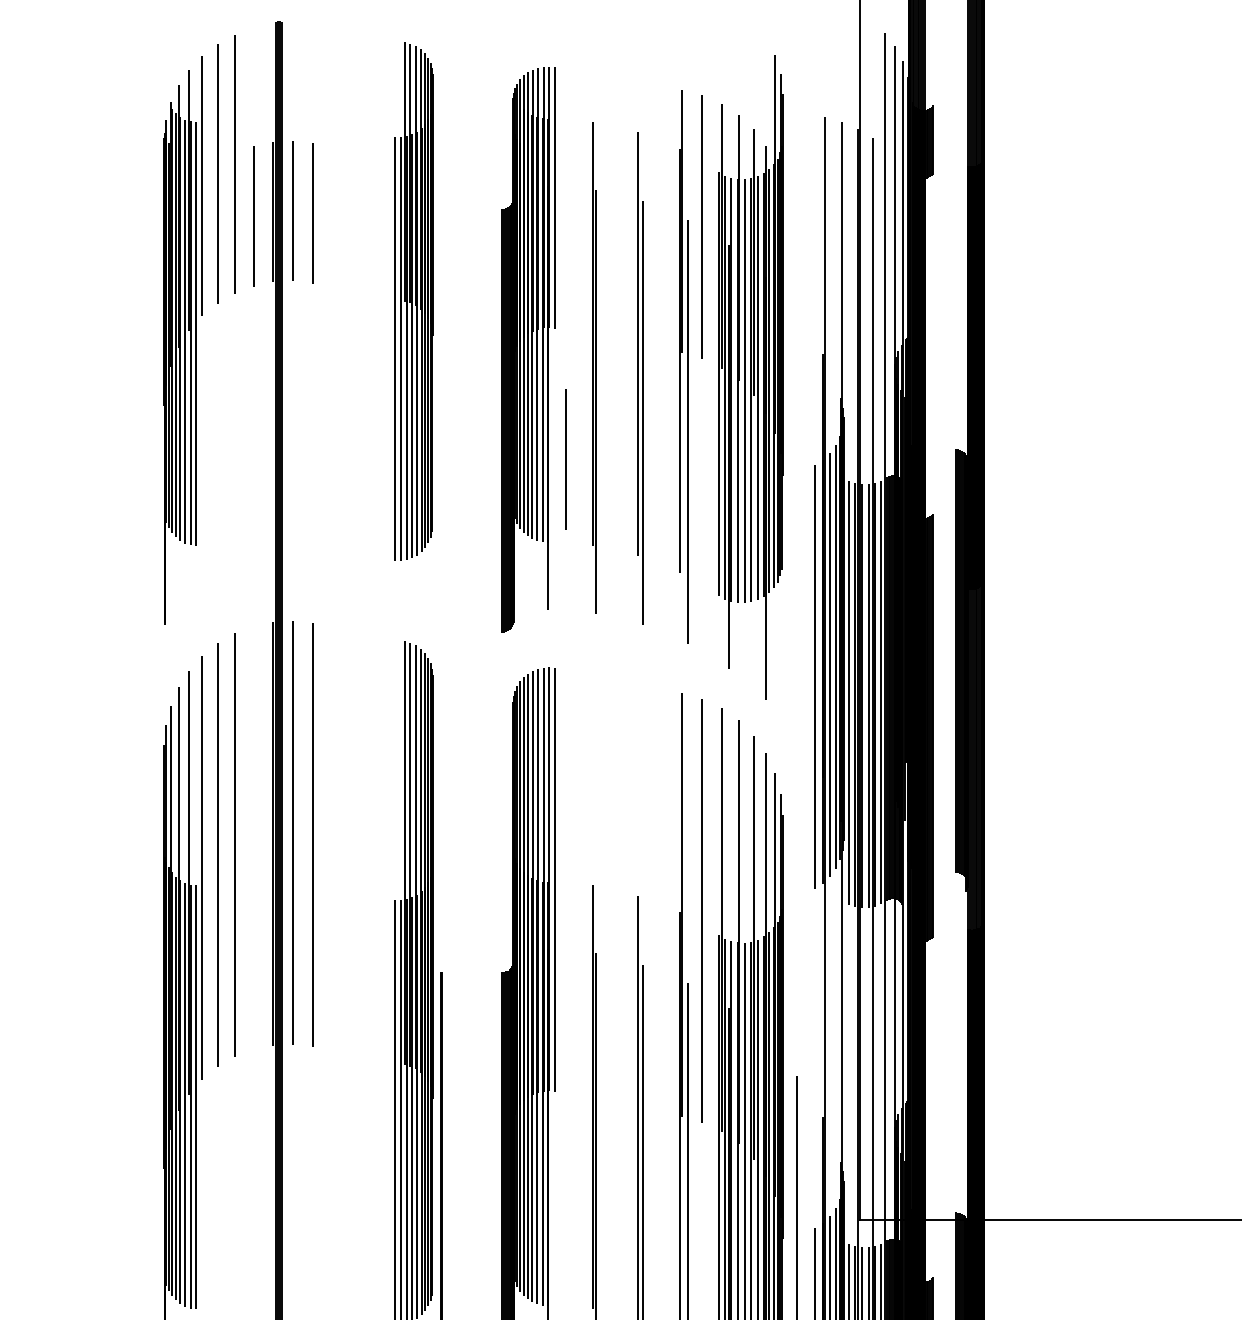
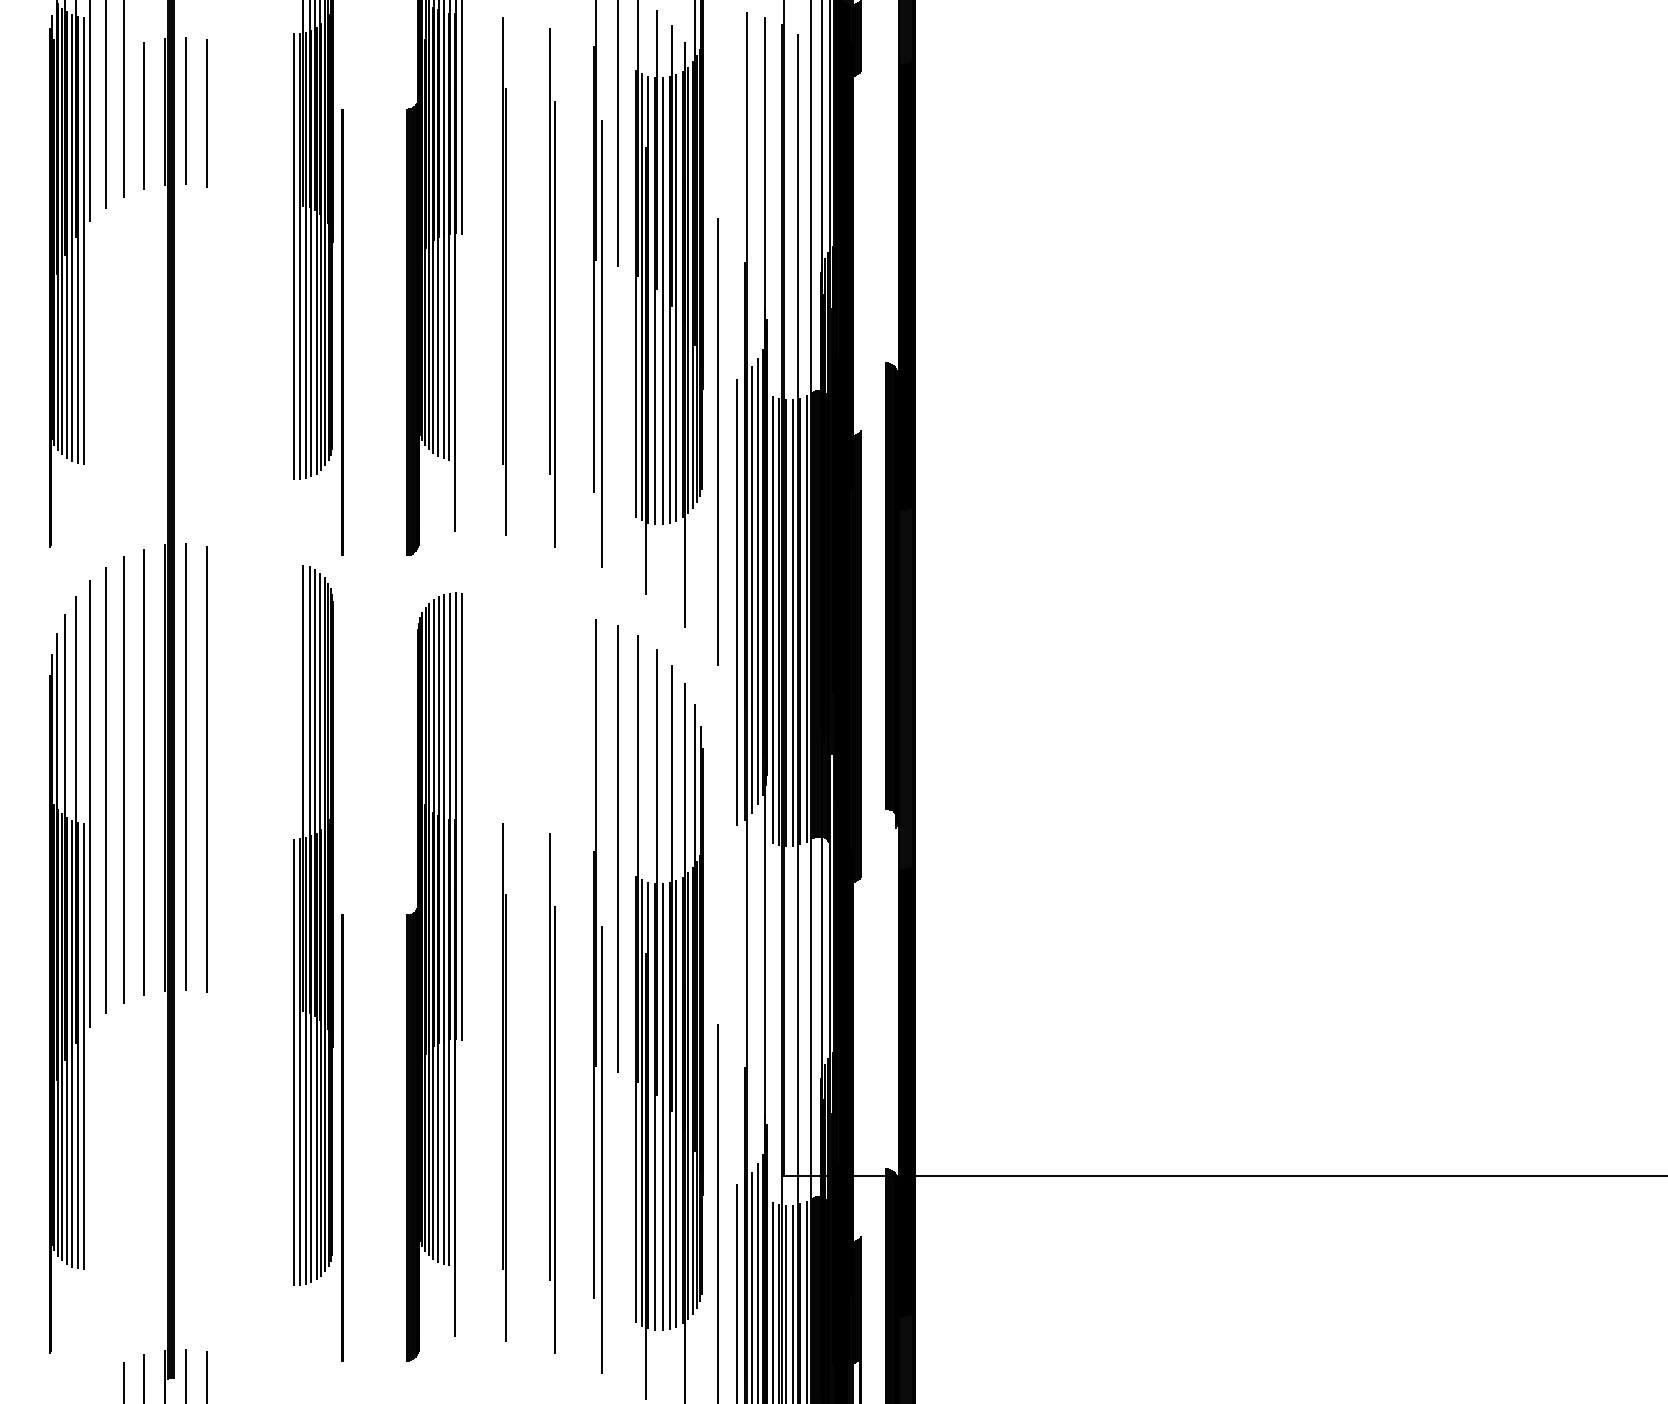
line: (441, 421) -> (342, 332), added
line: (565, 458) -> (473, 372), removed
line: (796, 524) -> (717, 441), added
line: (253, 837) -> (143, 772), added

